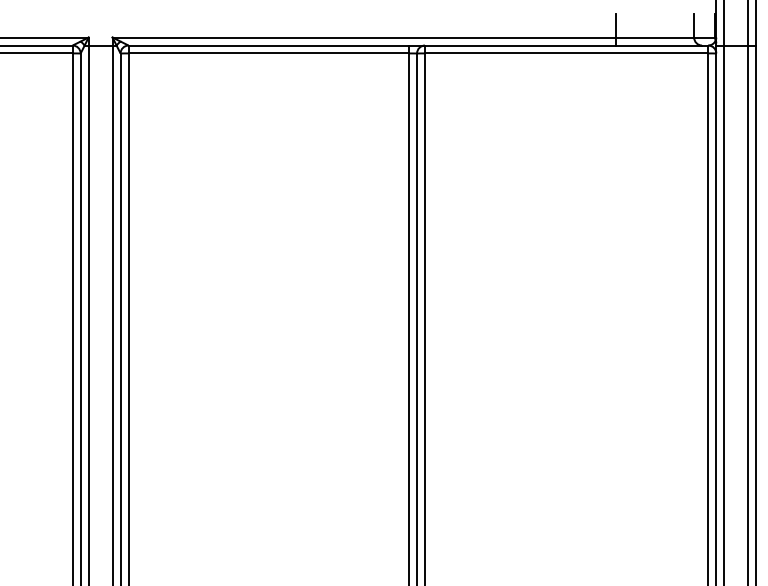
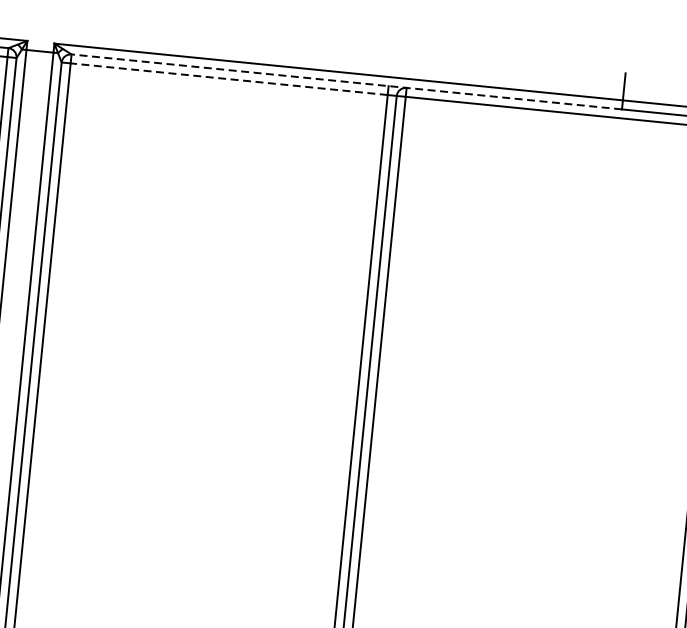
line: (372, 45) -> (347, 81), solid -> dashed
line: (268, 53) -> (228, 79), solid -> dashed

